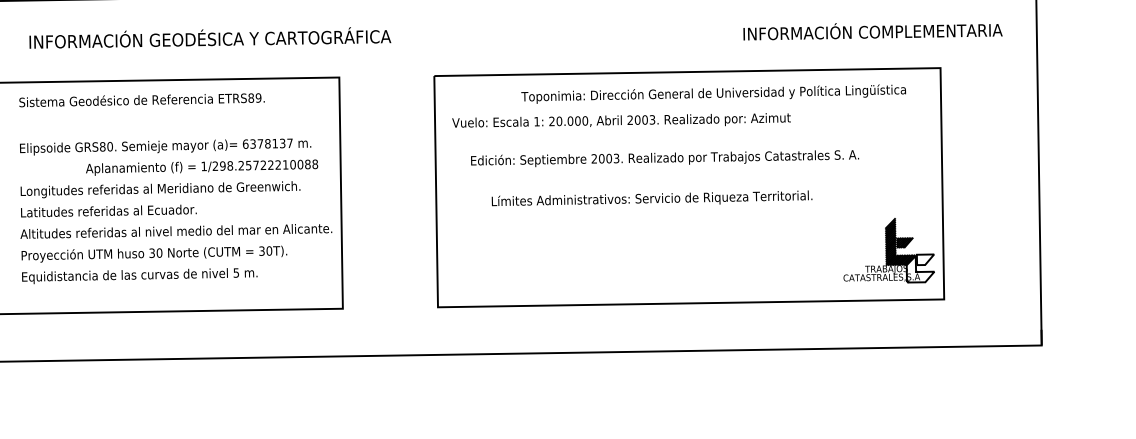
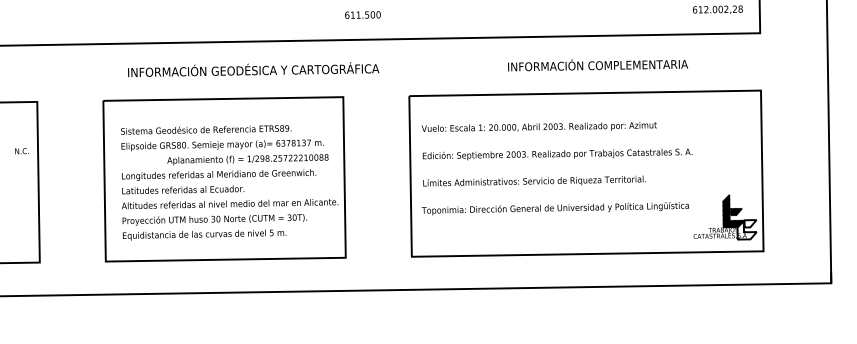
text: (872, 31) -> (597, 65), moved
text: (712, 93) -> (554, 208), moved
text: (142, 99) -> (206, 129), moved
text: (664, 158) -> (557, 154), moved
text: (651, 197) -> (534, 180), moved

